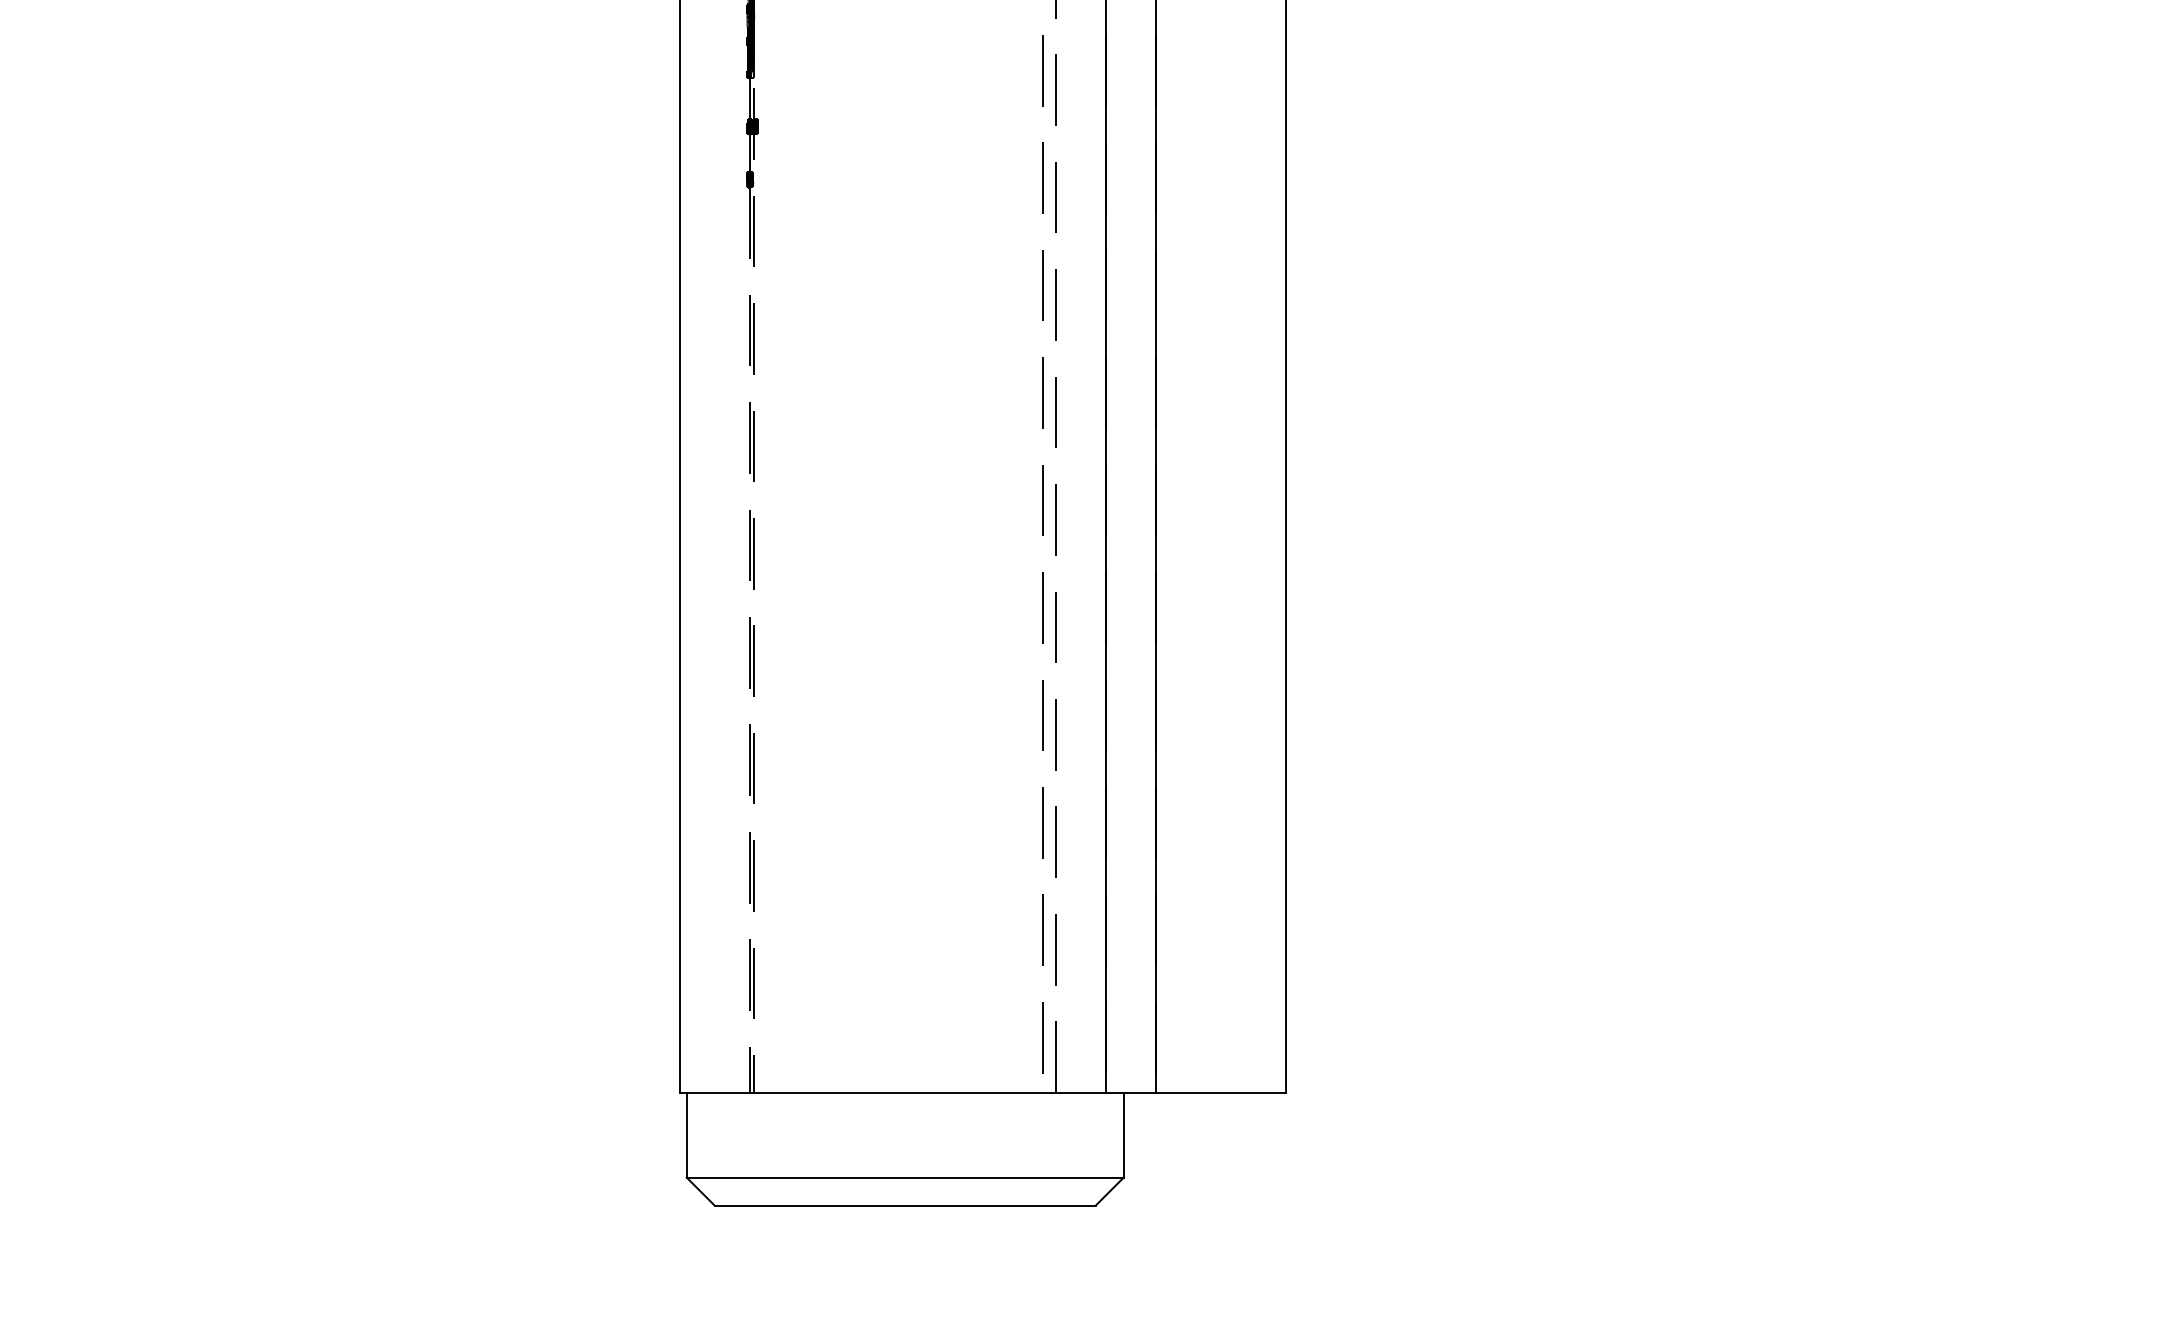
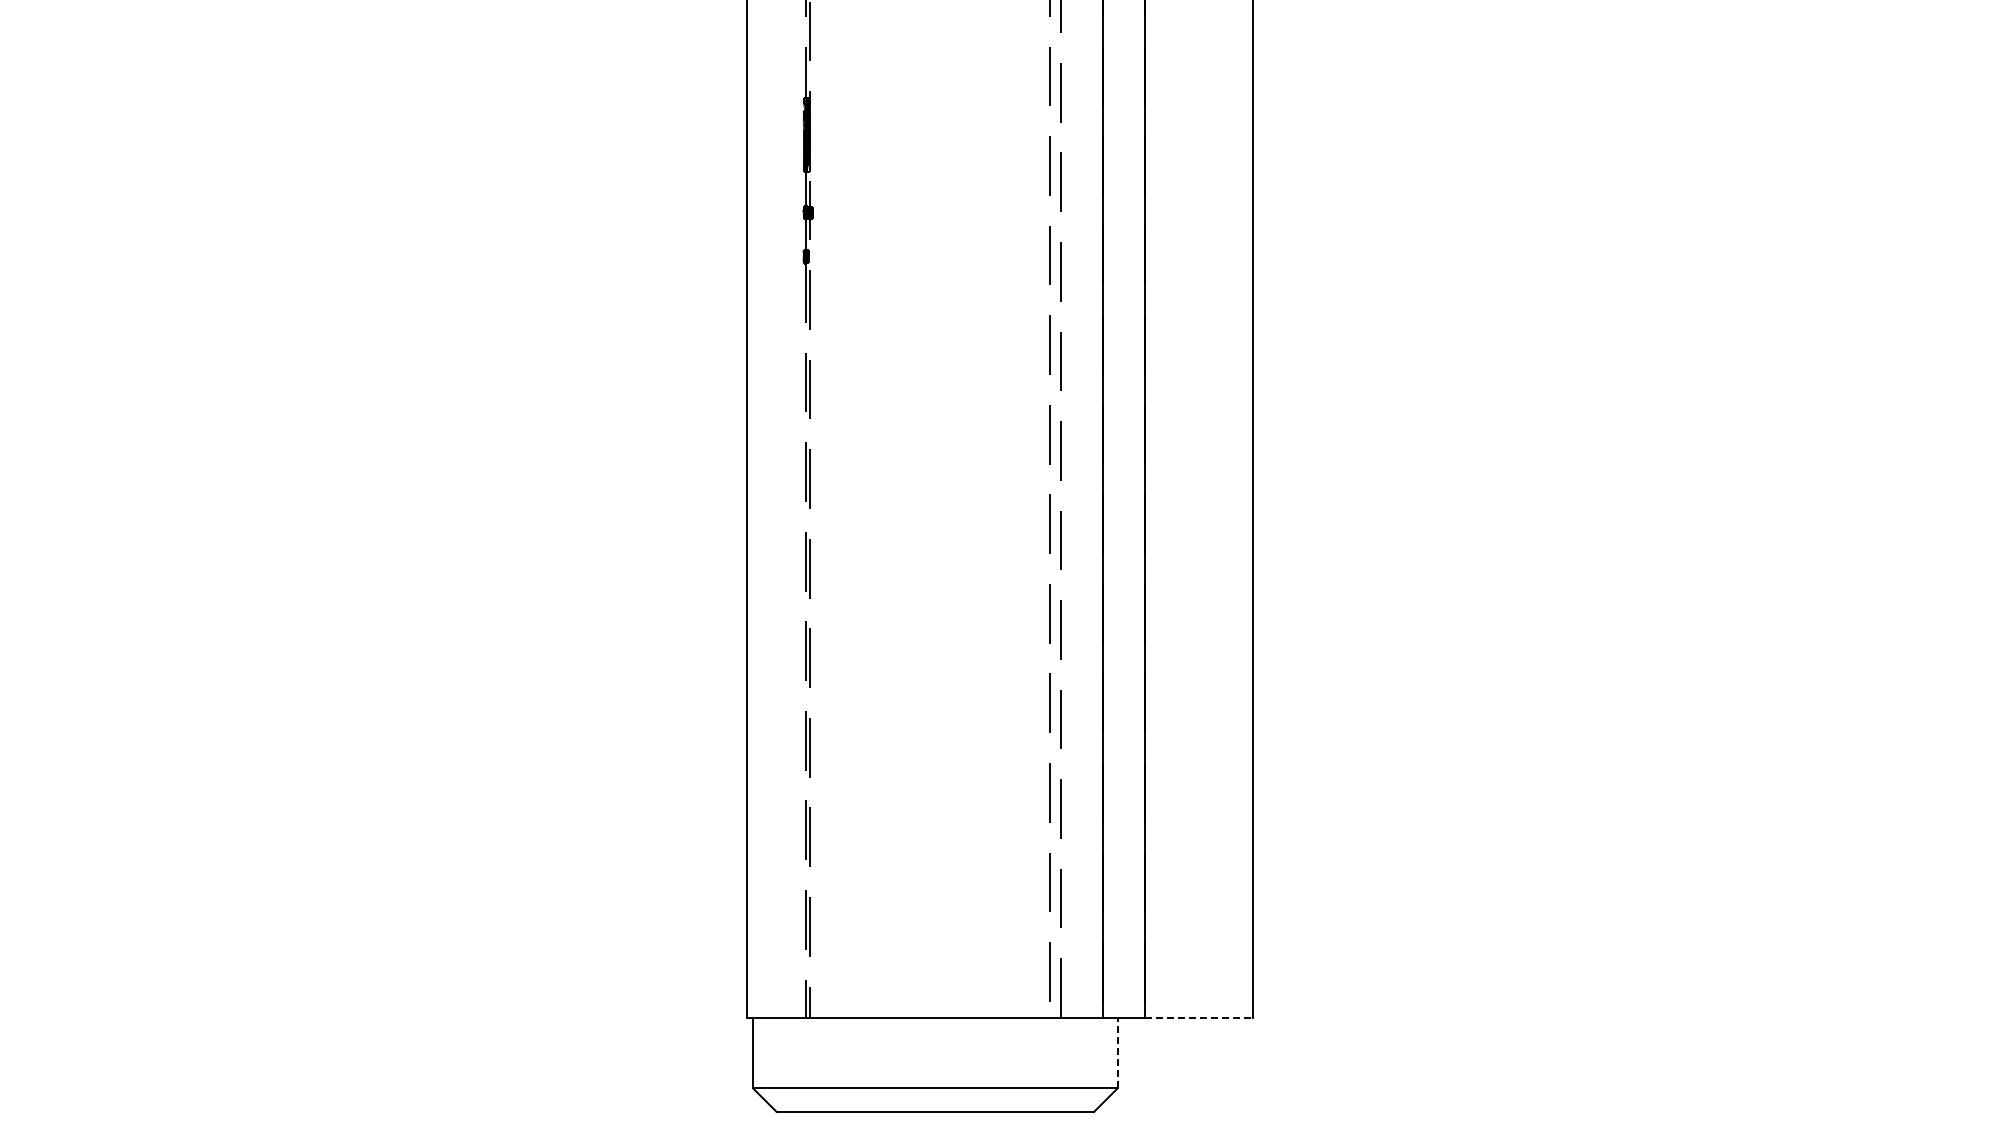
line: (1220, 1092) -> (1198, 1017), solid -> dashed
line: (1123, 1134) -> (1117, 1052), solid -> dashed

